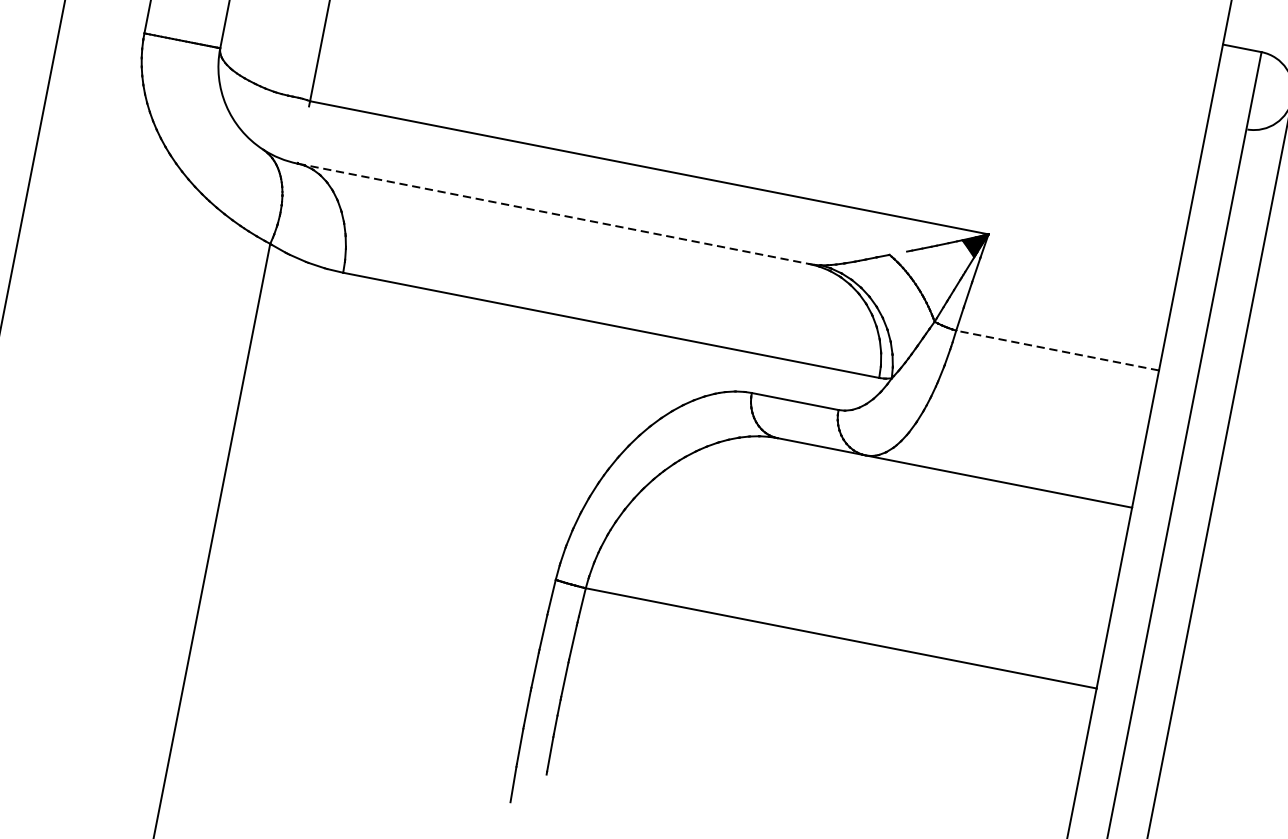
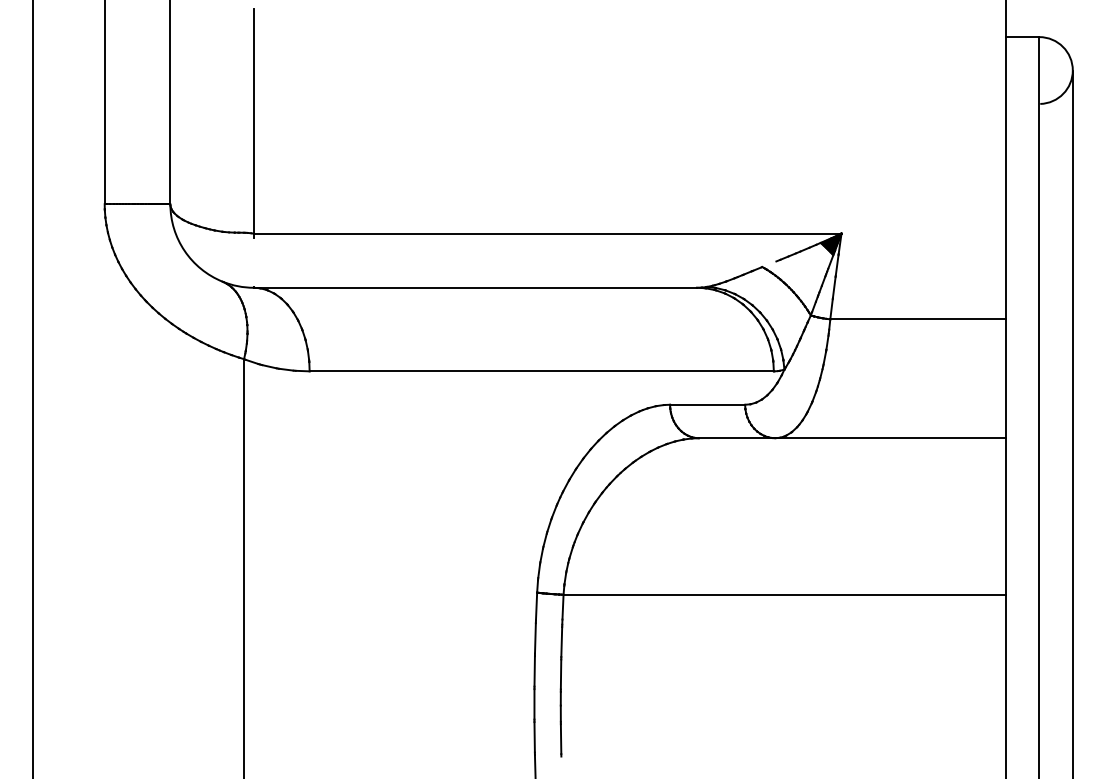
line: (553, 213) -> (475, 287), dashed -> solid
line: (1058, 350) -> (918, 319), dashed -> solid

